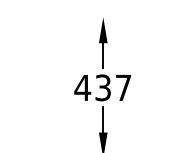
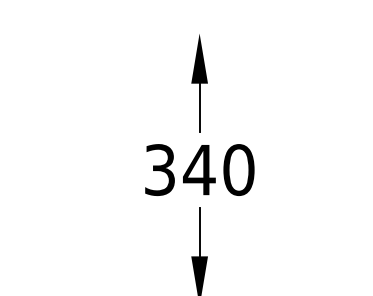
text: (102, 87) -> (198, 169), 437 -> 340

